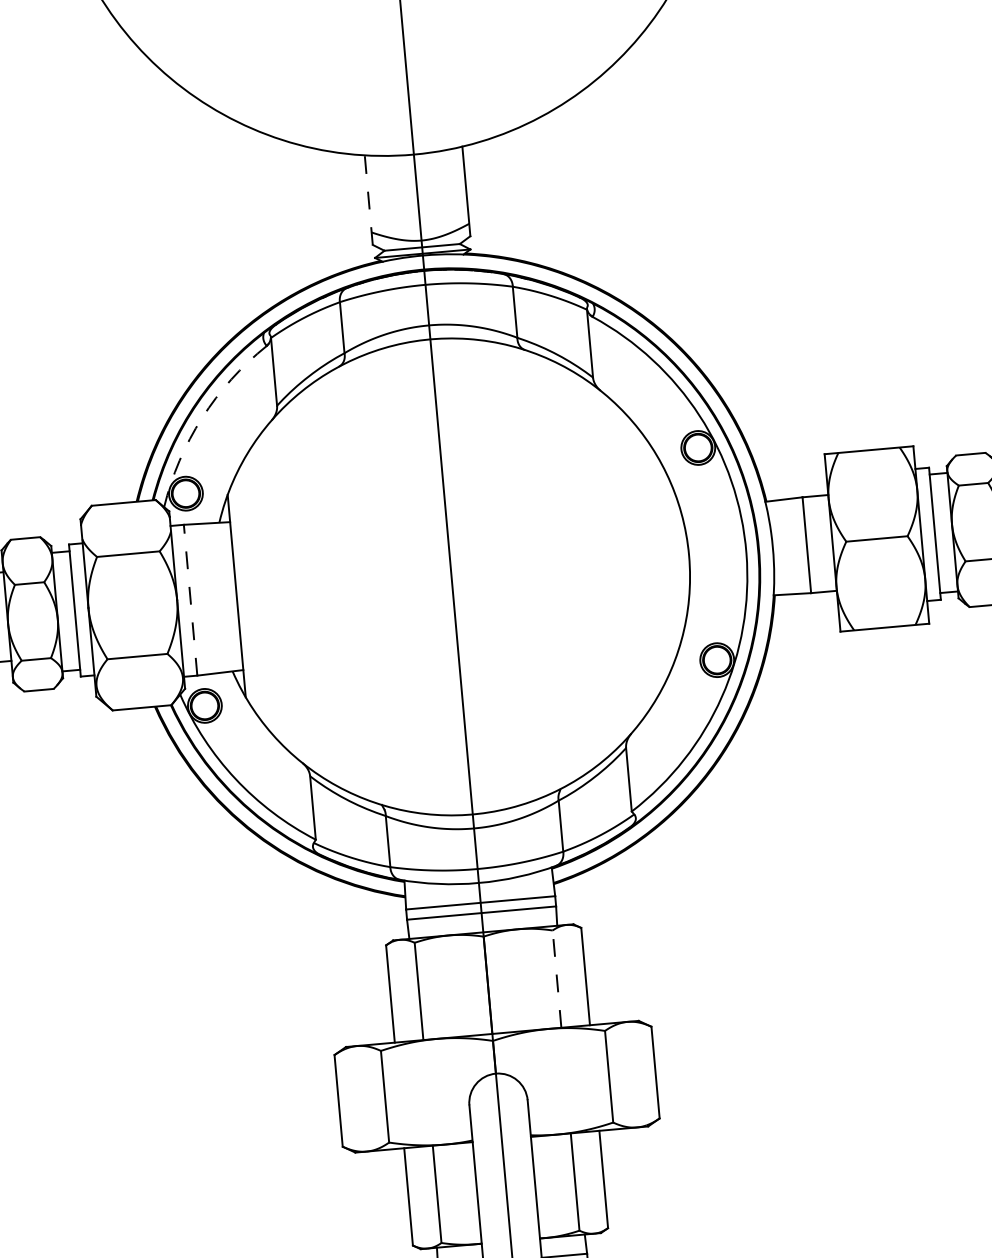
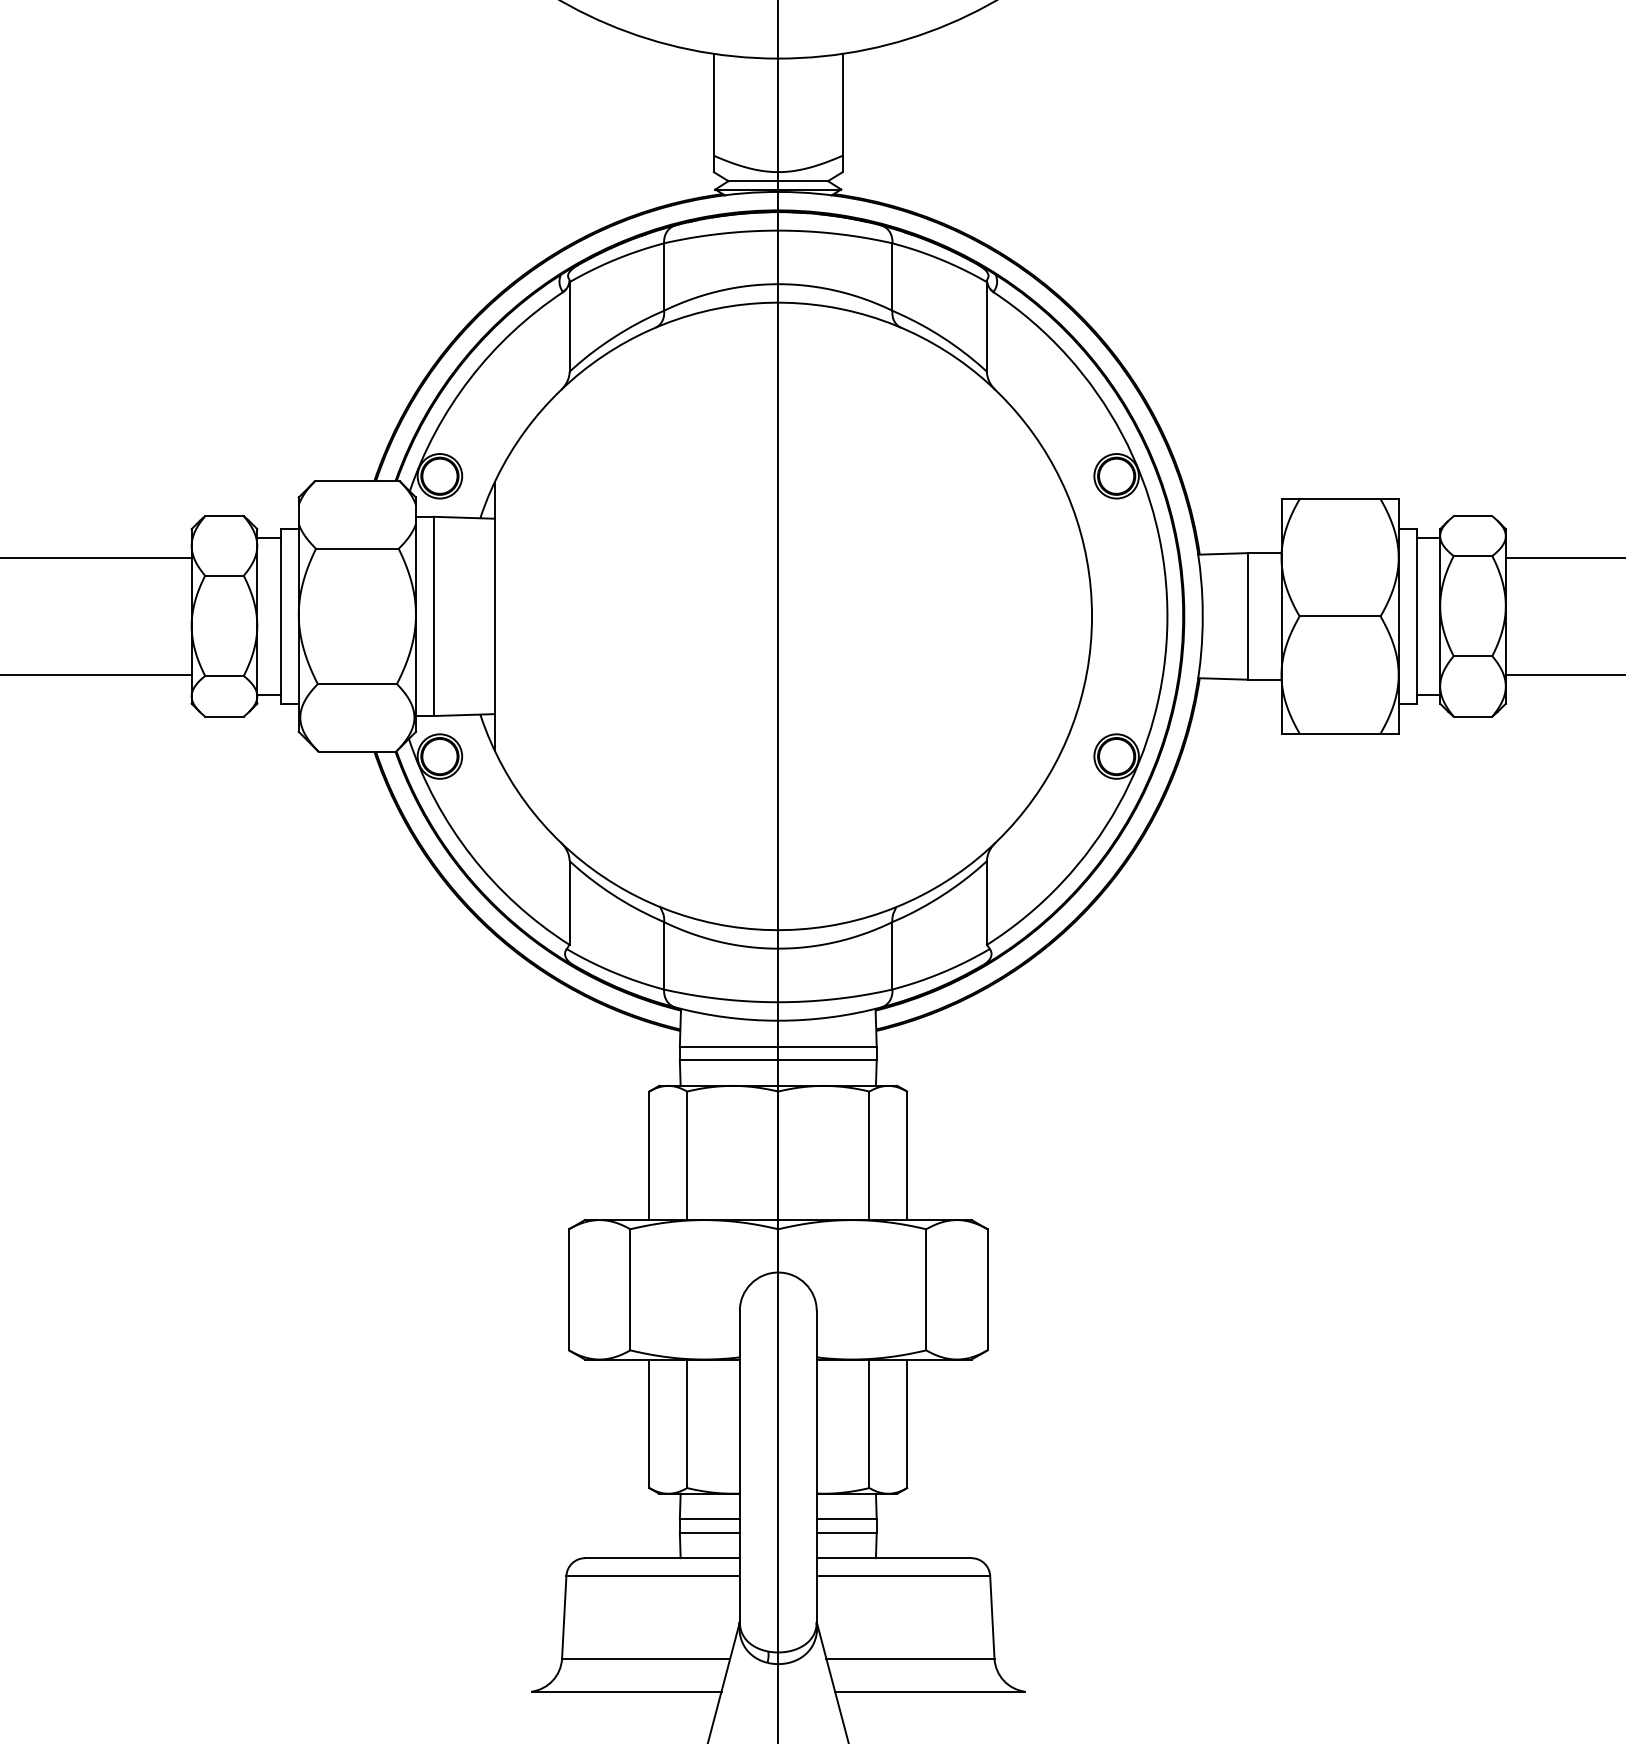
line: (368, 199) -> (713, 112), dashed -> solid
arc: (201, 418) -> (469, 379), dashed -> solid
line: (190, 600) -> (433, 616), dashed -> solid
line: (557, 978) -> (869, 1155), dashed -> solid

